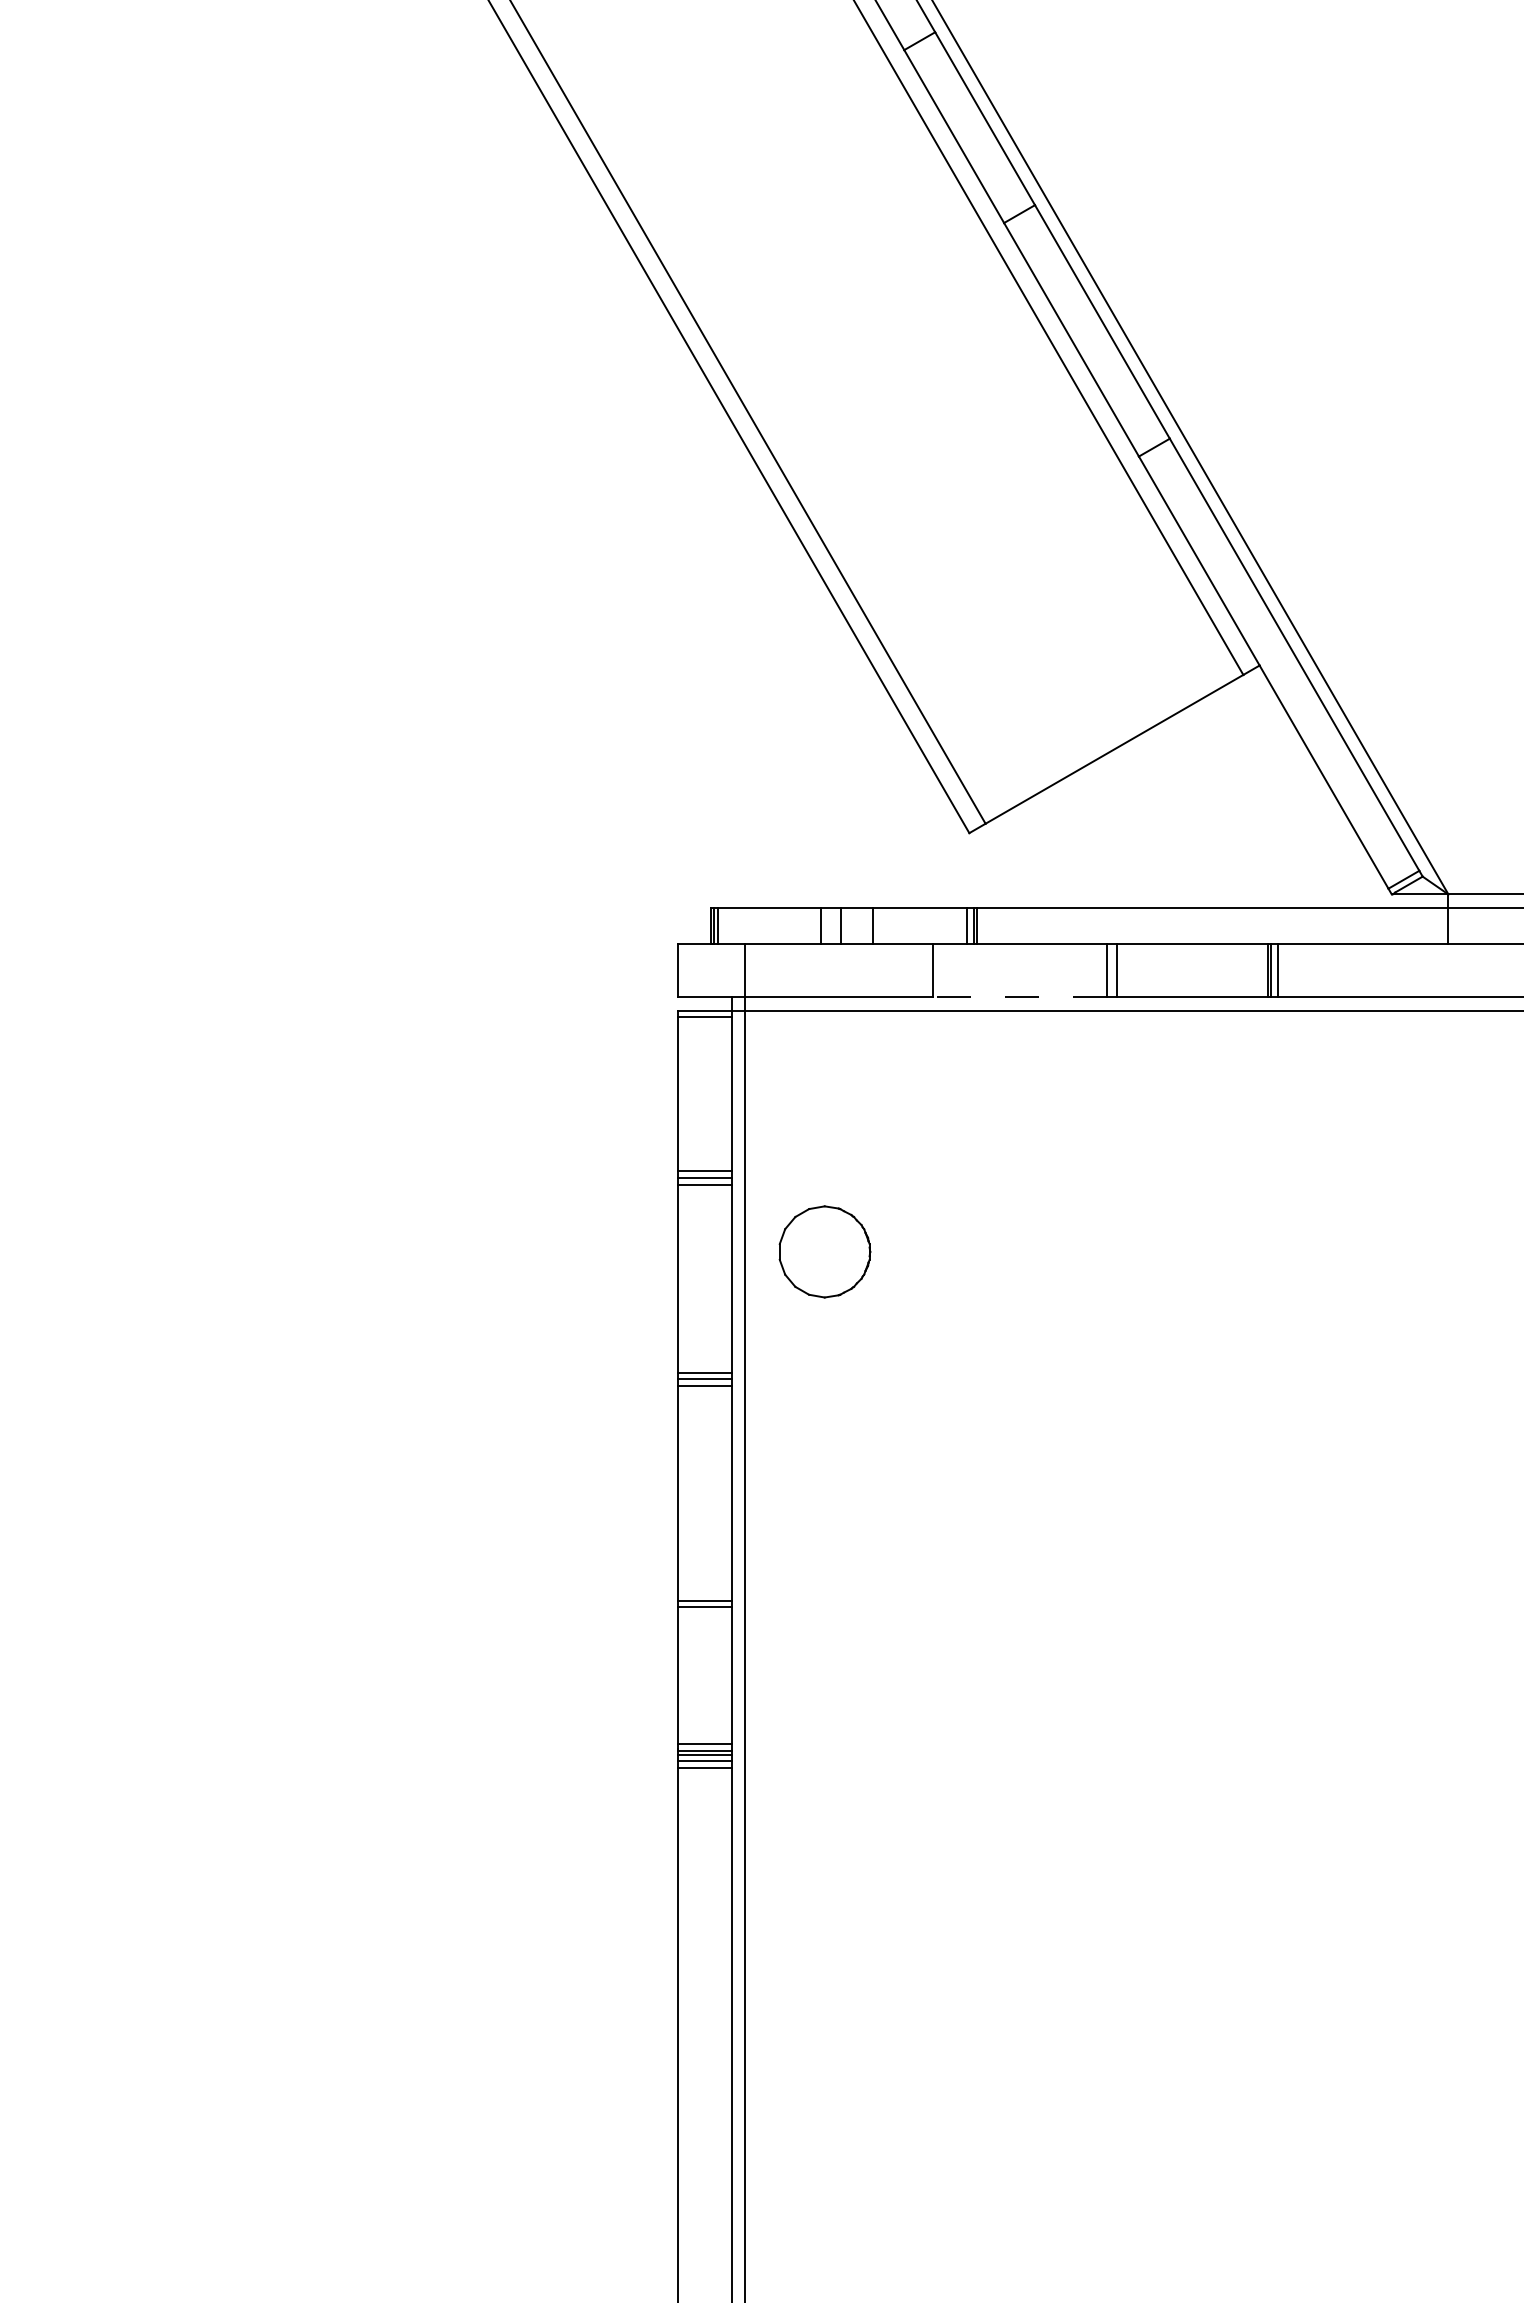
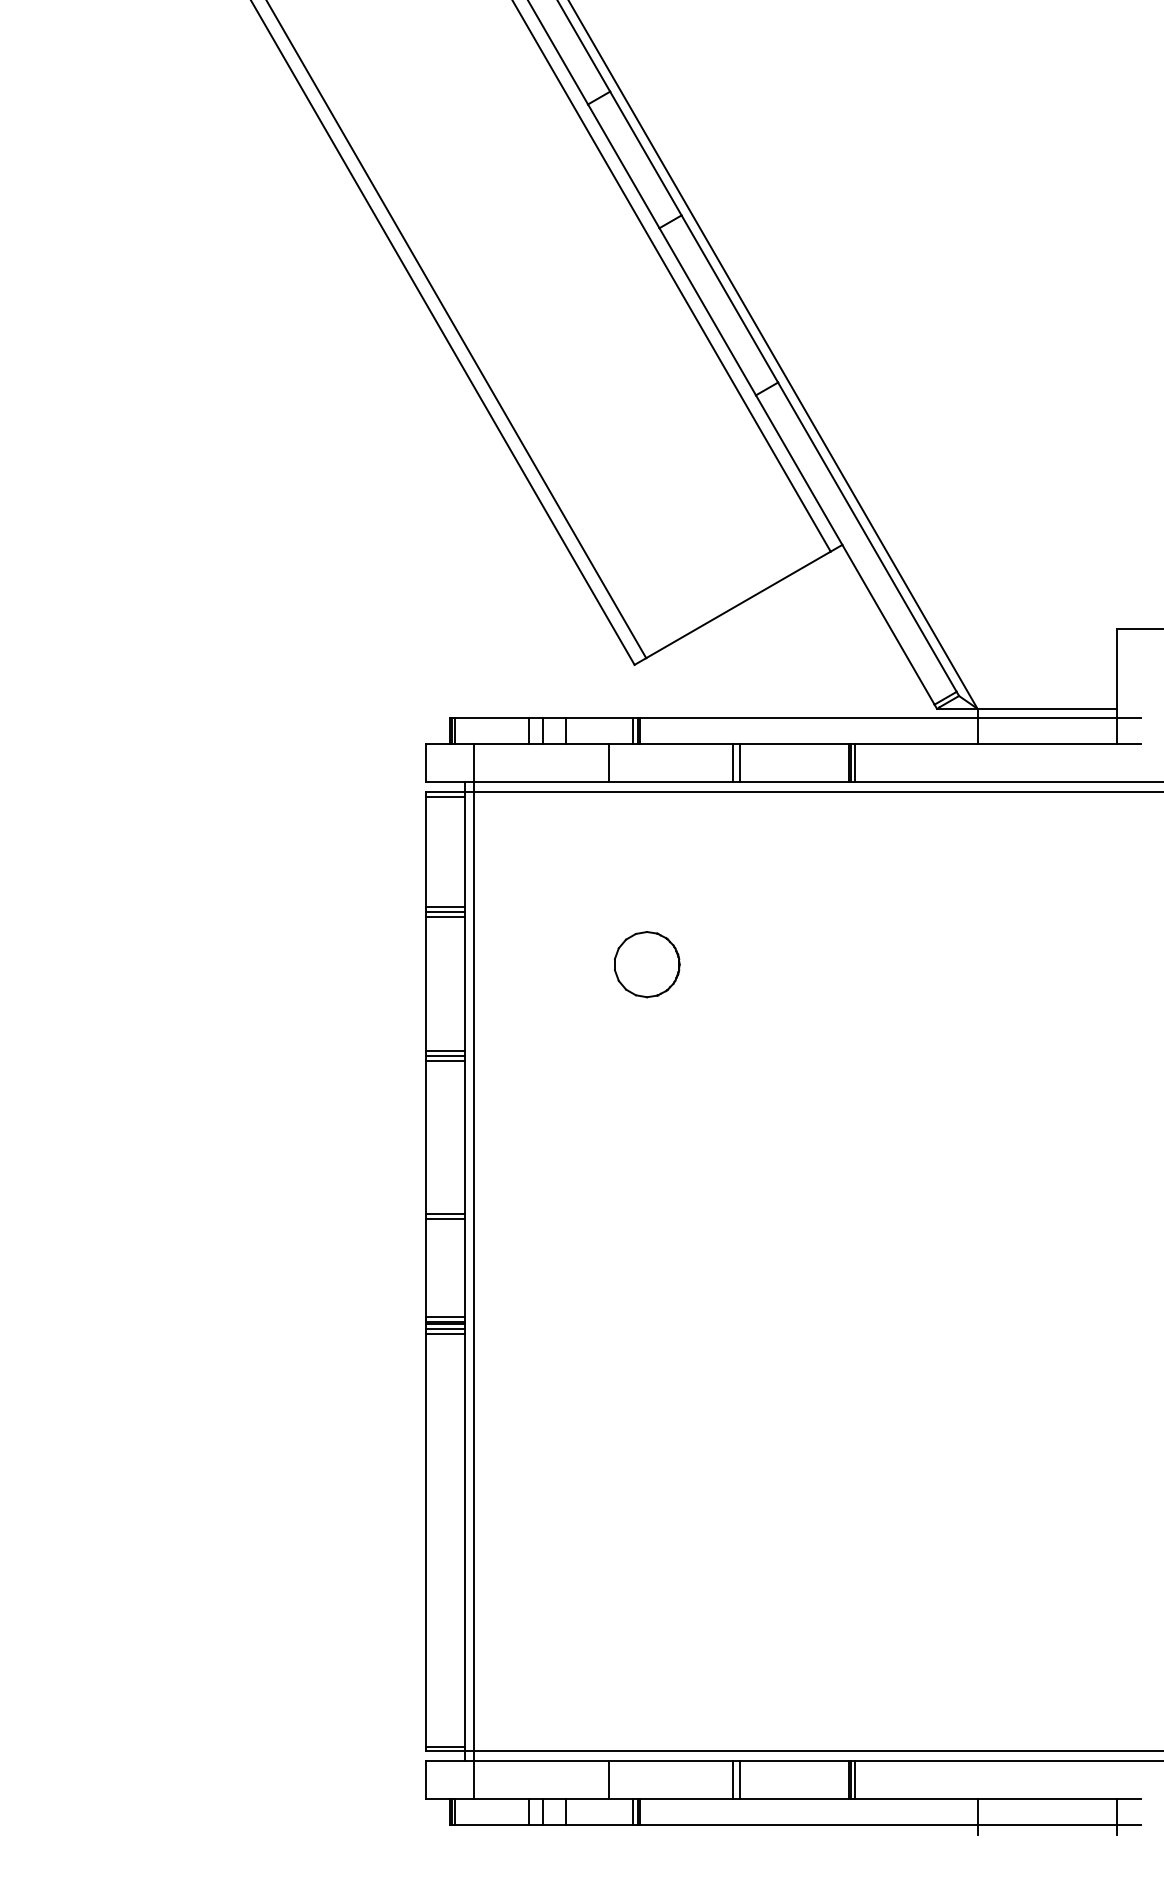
line: (1019, 997) -> (670, 782), dashed -> solid
part: (825, 1251) -> (647, 964), moved

